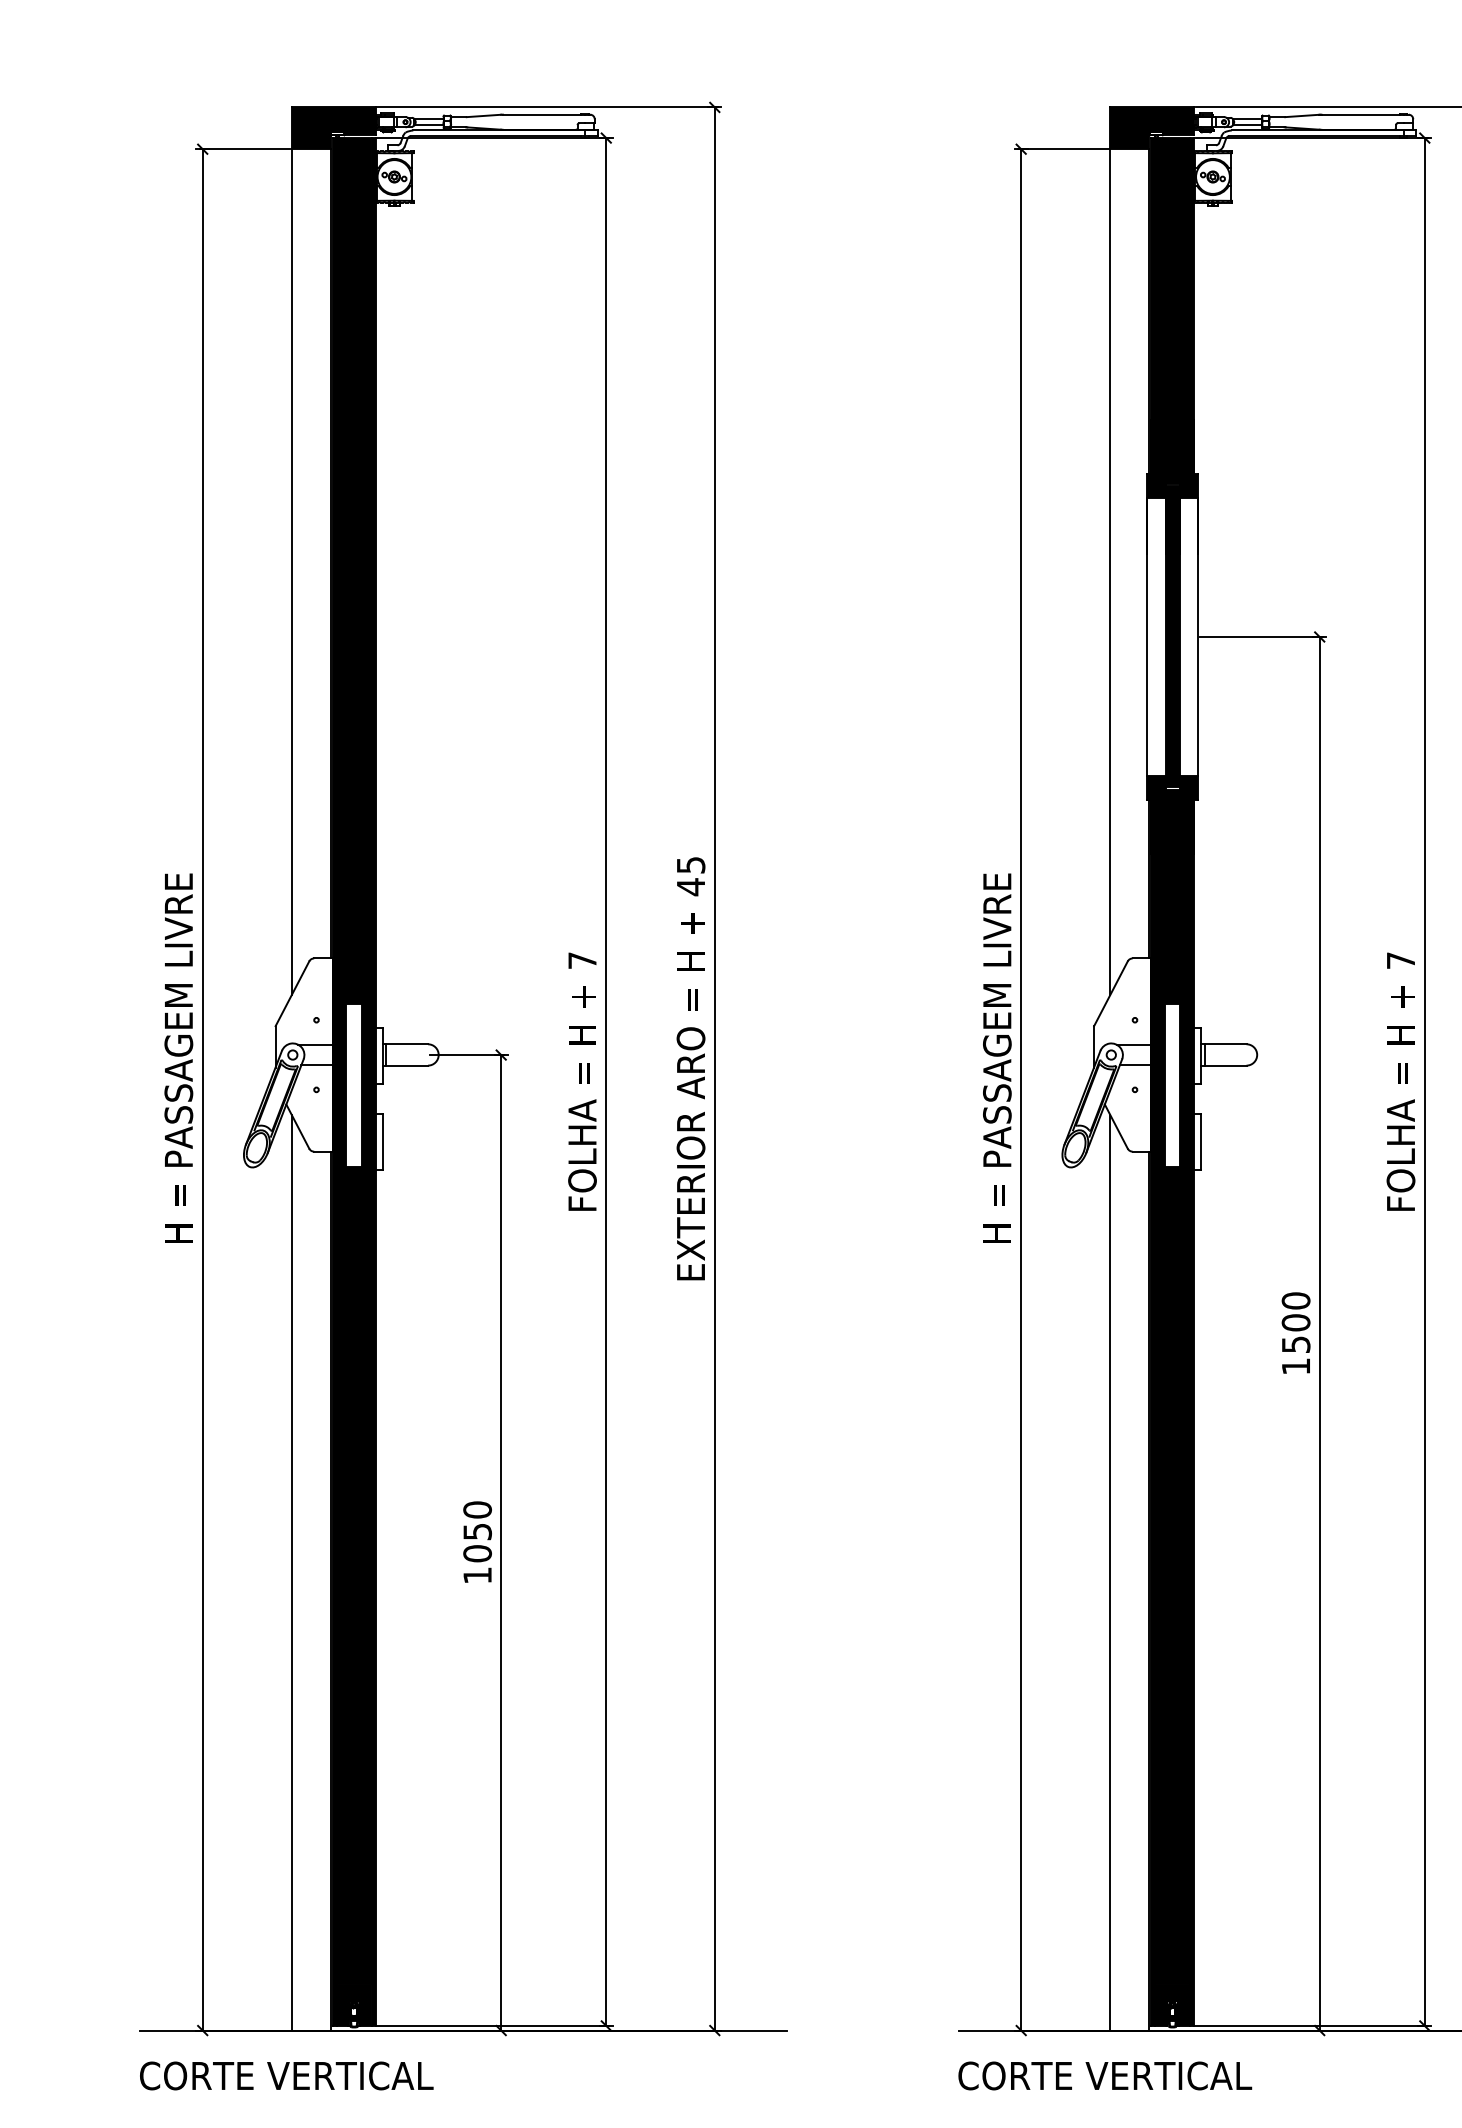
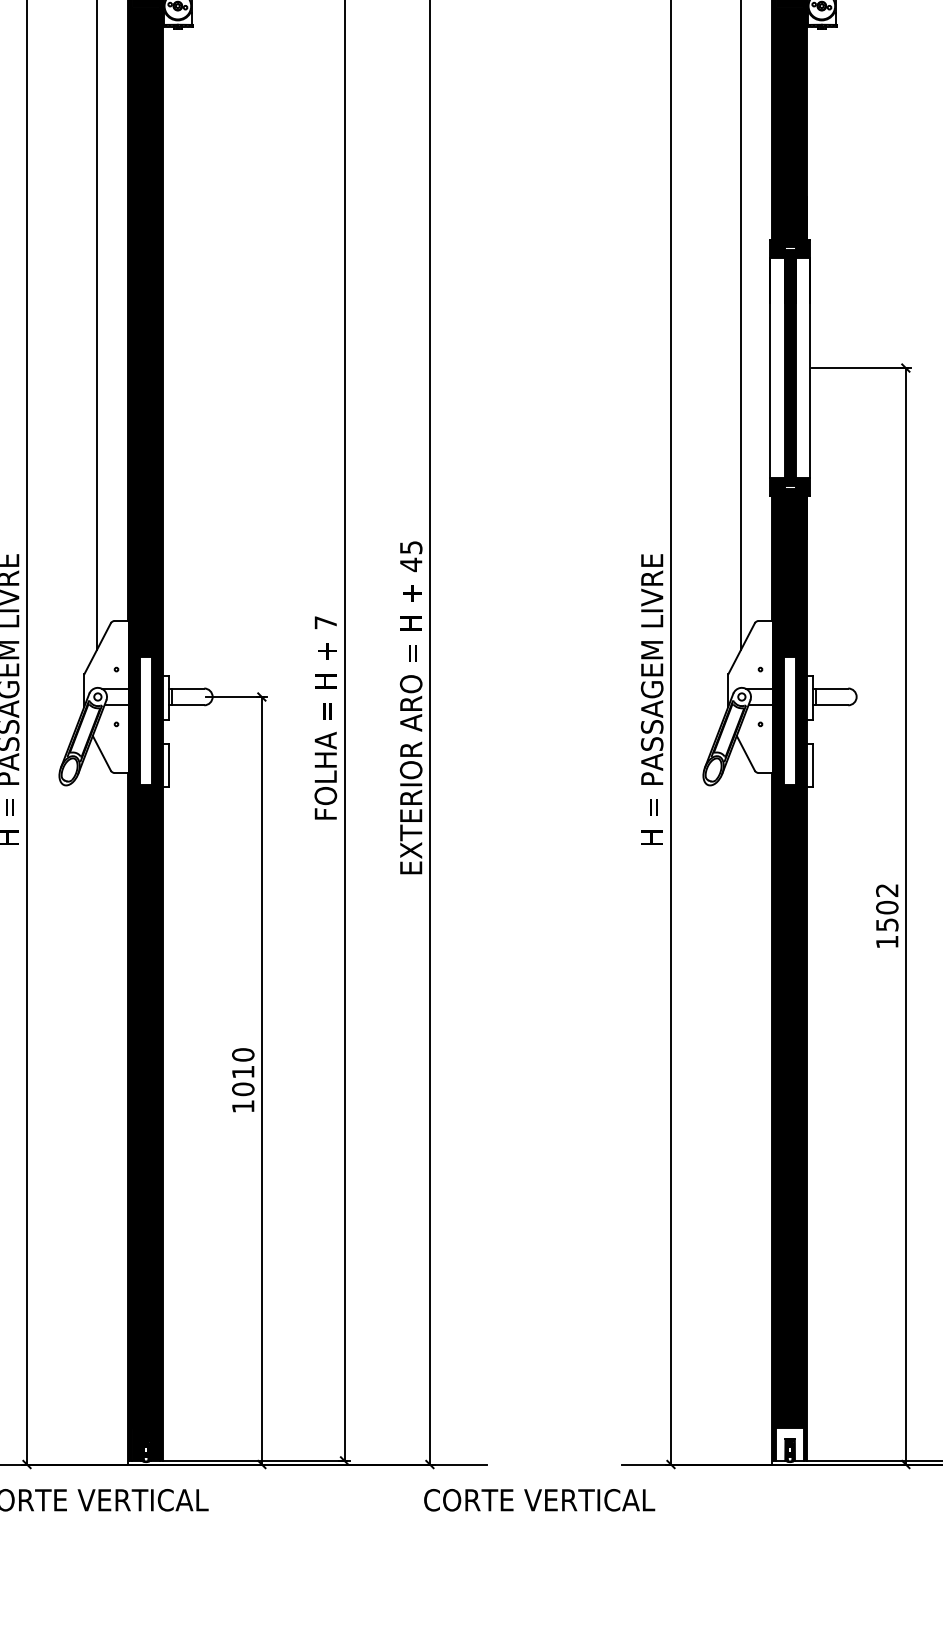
text: (1295, 1300) -> (886, 890), 1500 -> 1502
text: (477, 1532) -> (243, 1072), 1050 -> 1010
line: (291, 1572) -> (96, 1104), removed
line: (1110, 1572) -> (741, 1104), removed
fill: (1172, 2004) -> (790, 1444), removed
text: (1105, 2075) -> (539, 1499), moved

